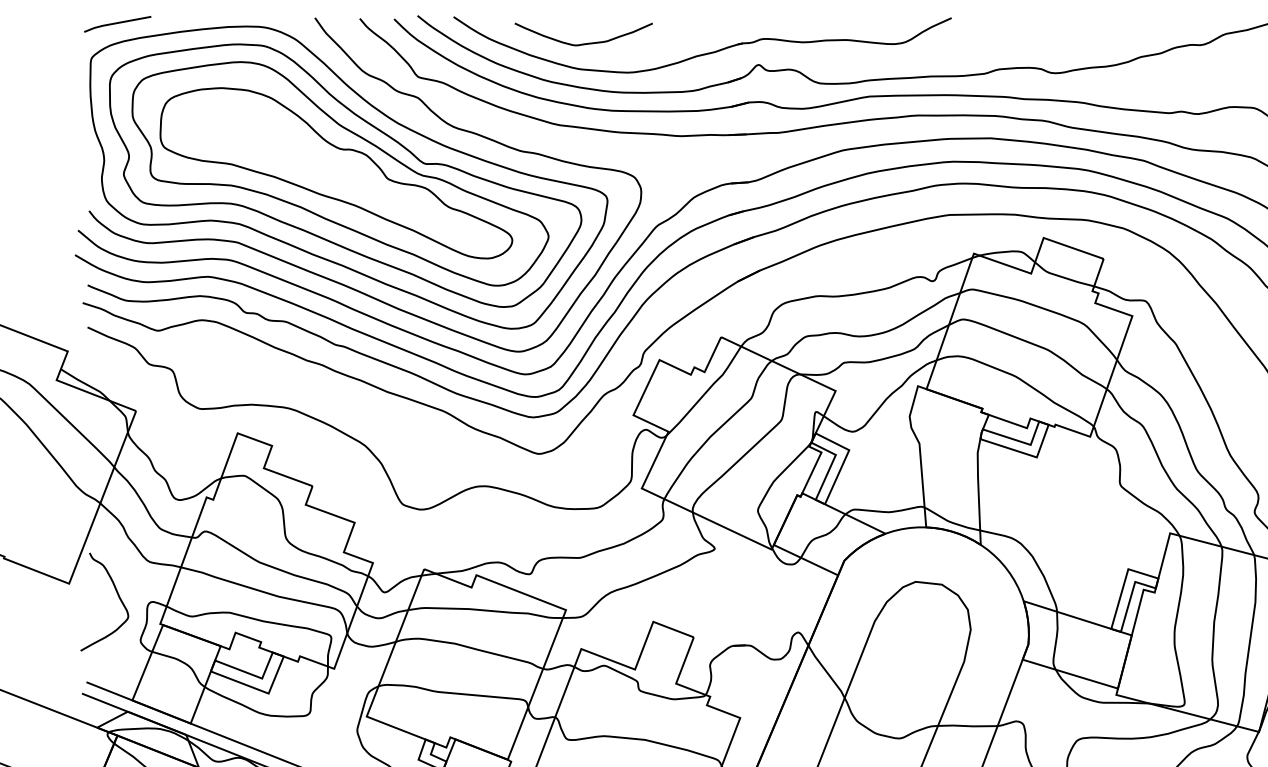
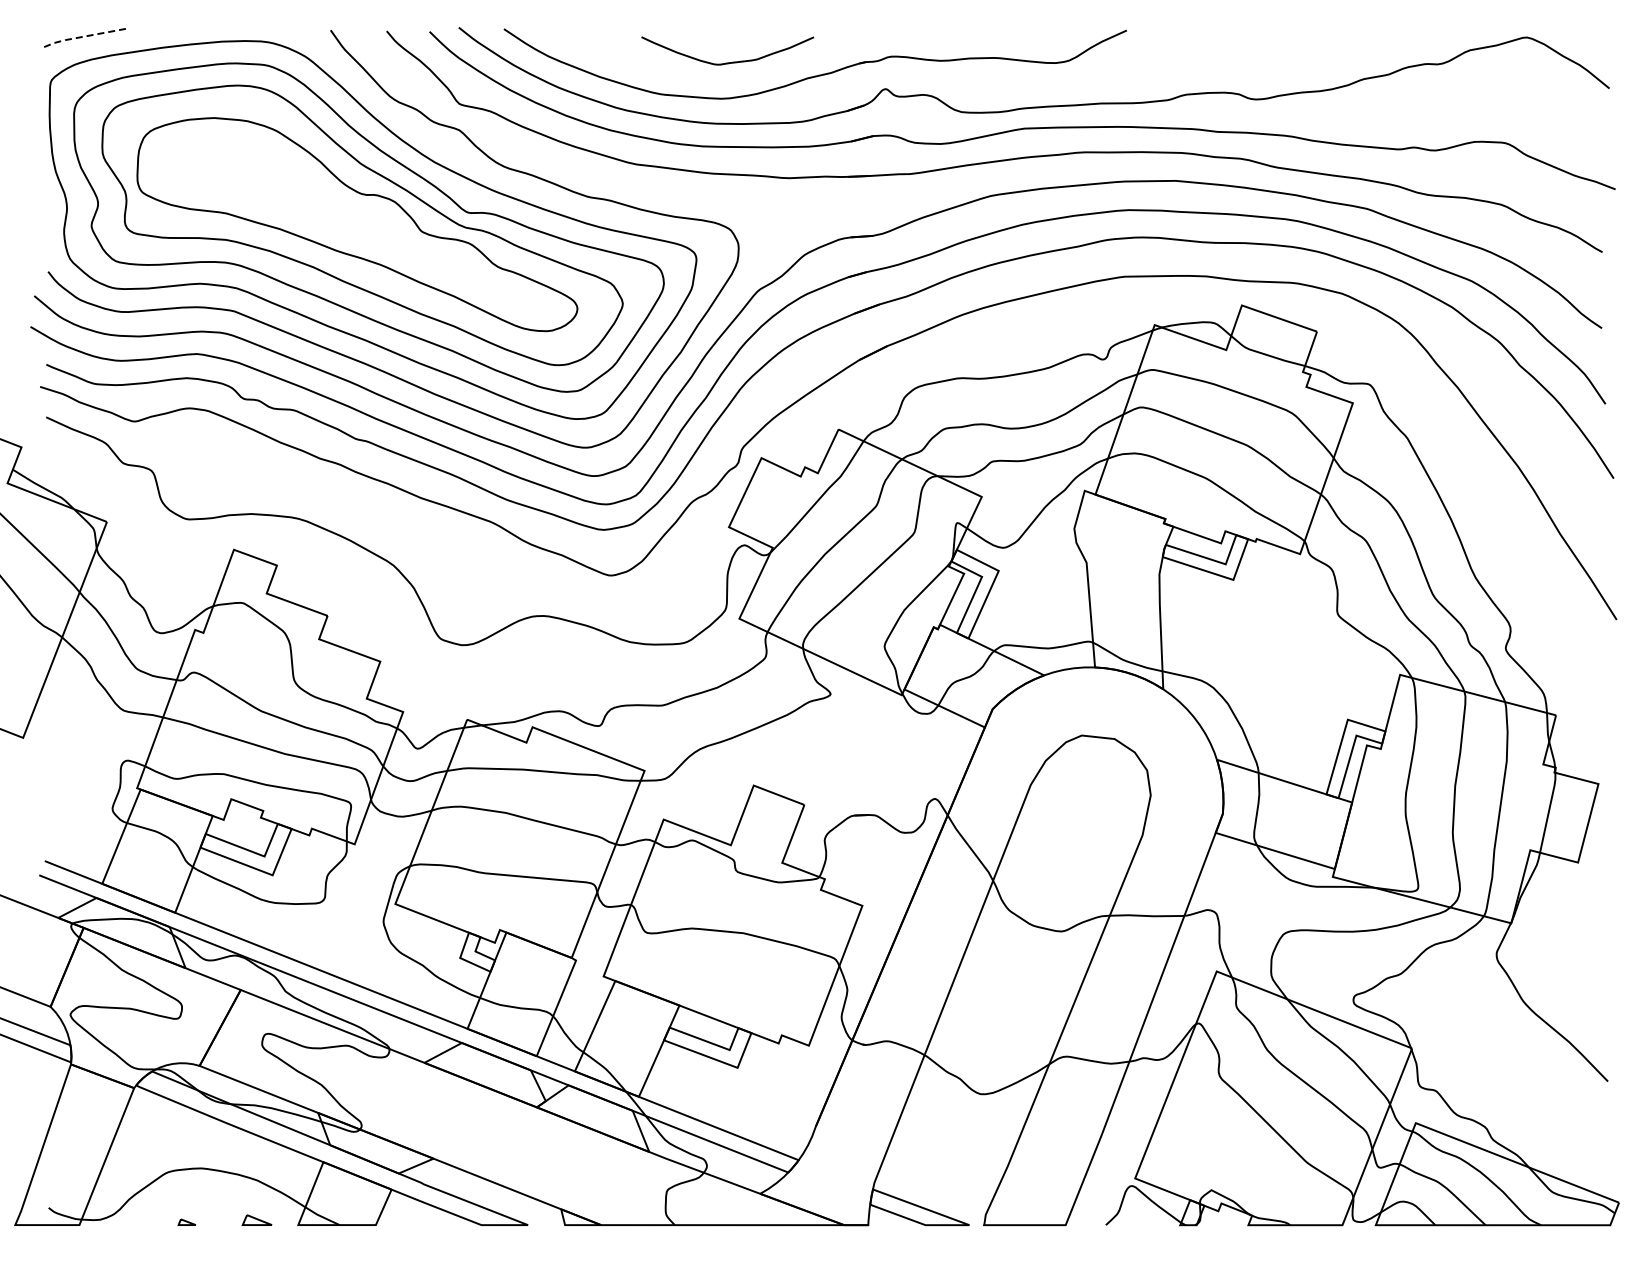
line: (115, 23) -> (81, 37), solid -> dashed
curve: (583, 43) -> (727, 62), moved
curve: (117, 594) -> (83, 751), removed

